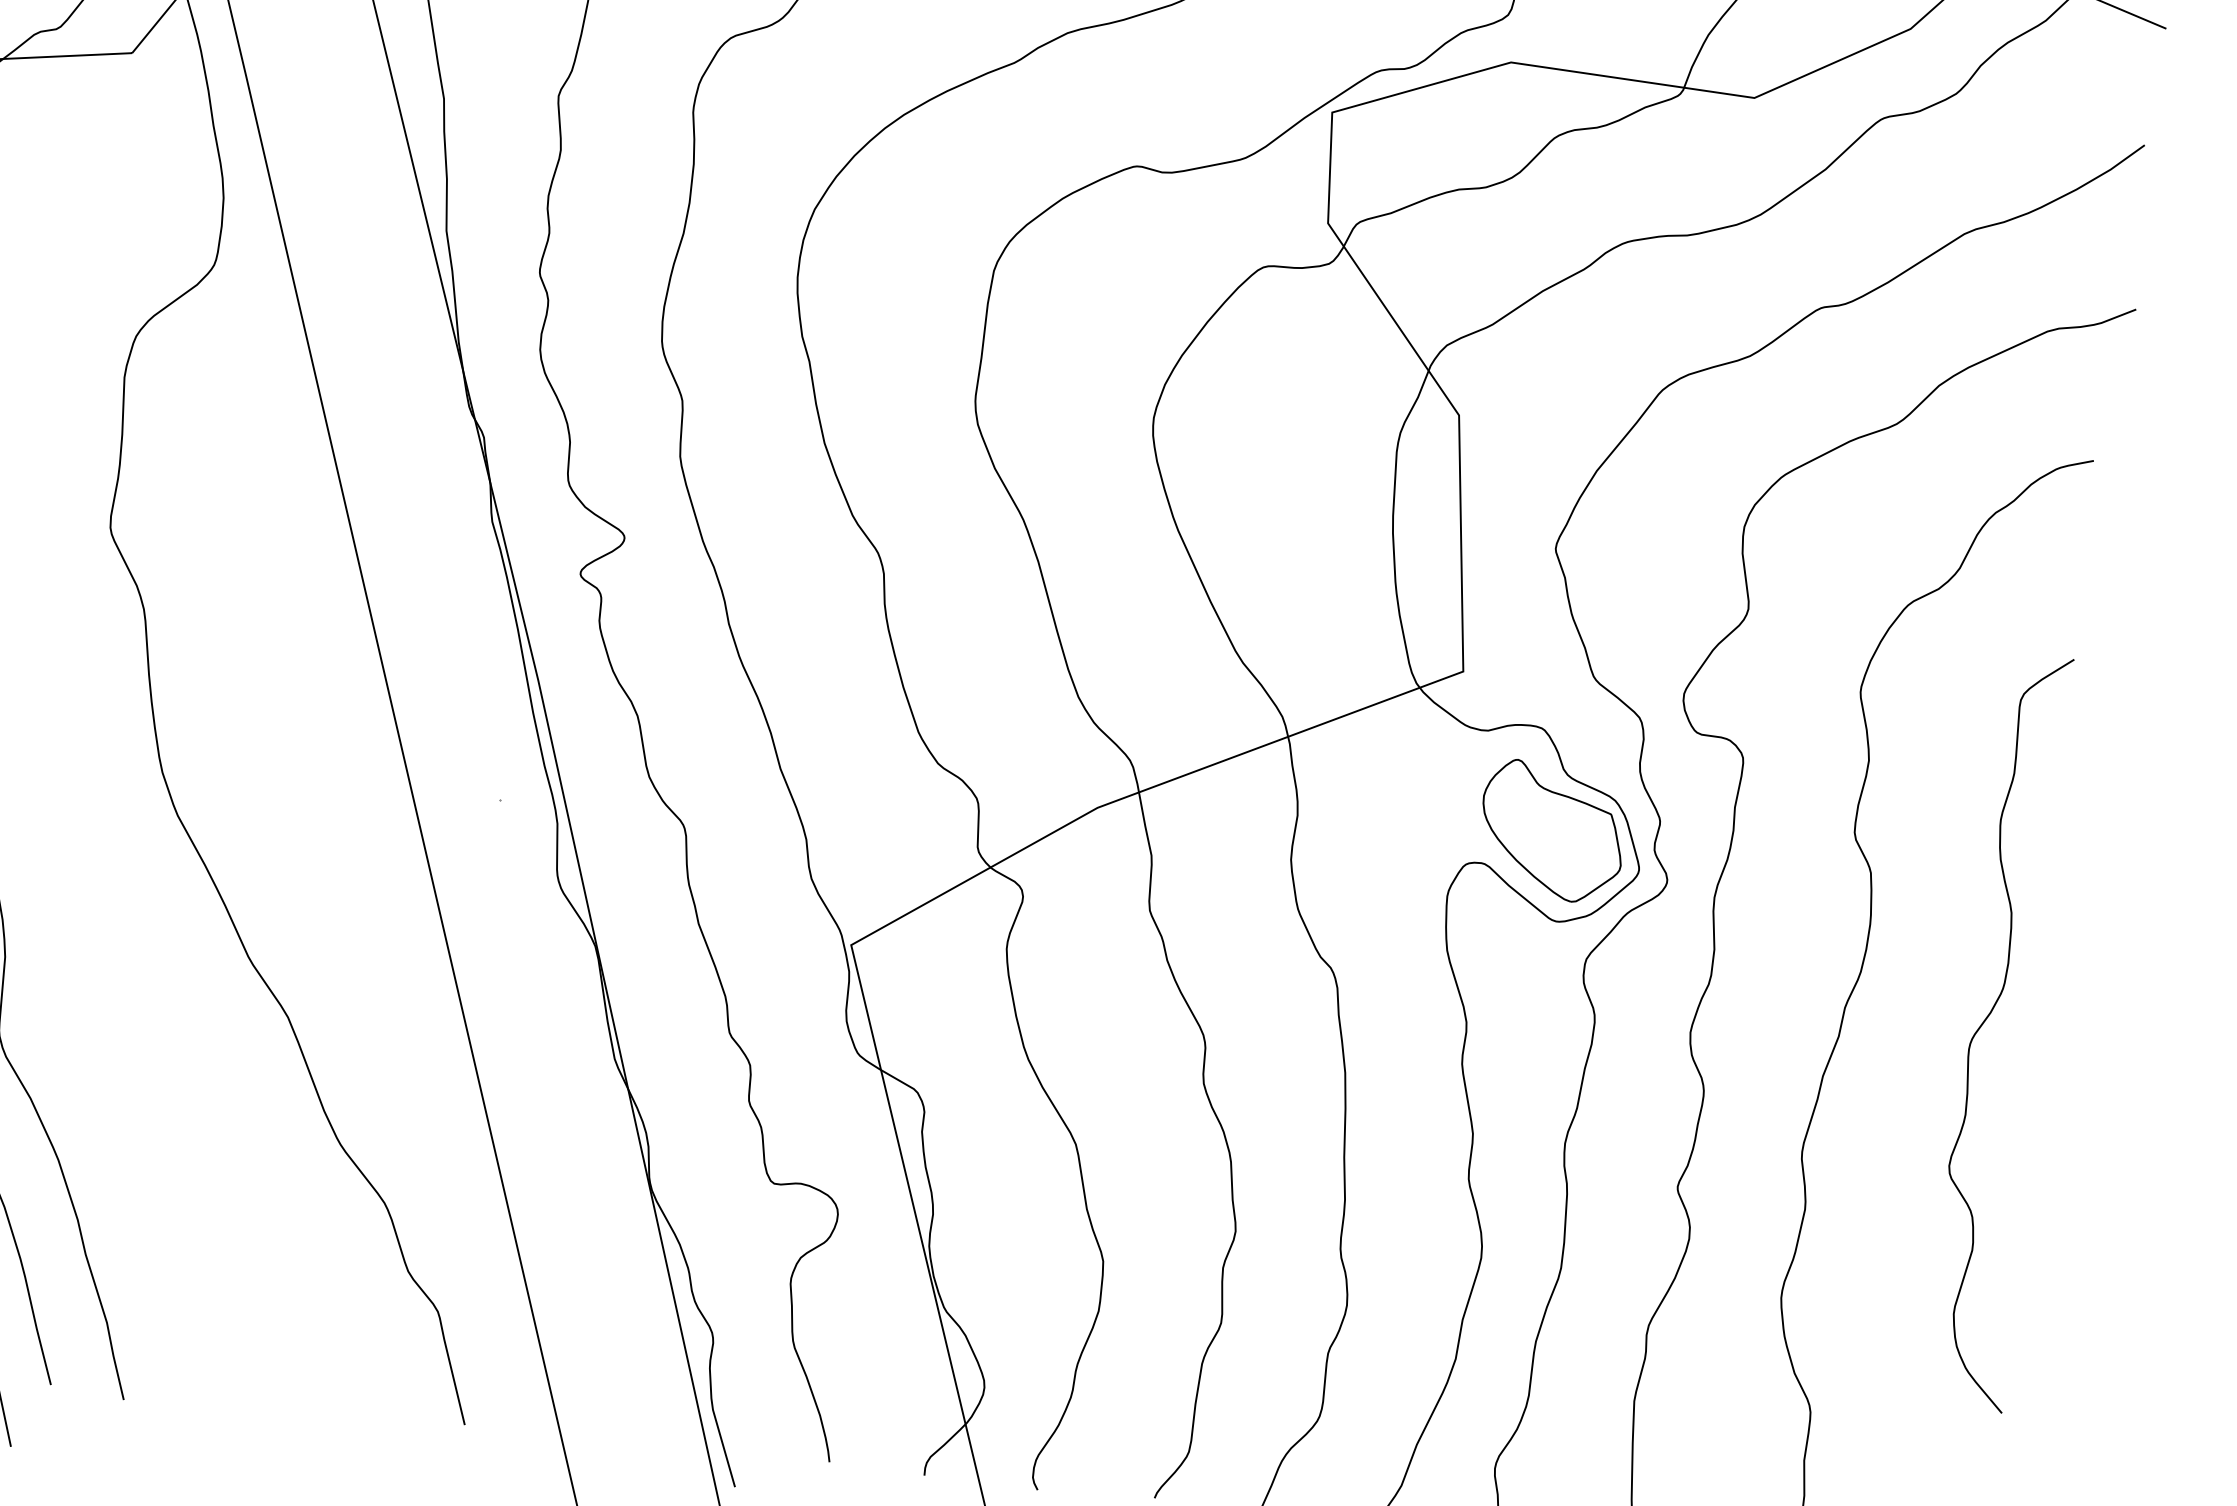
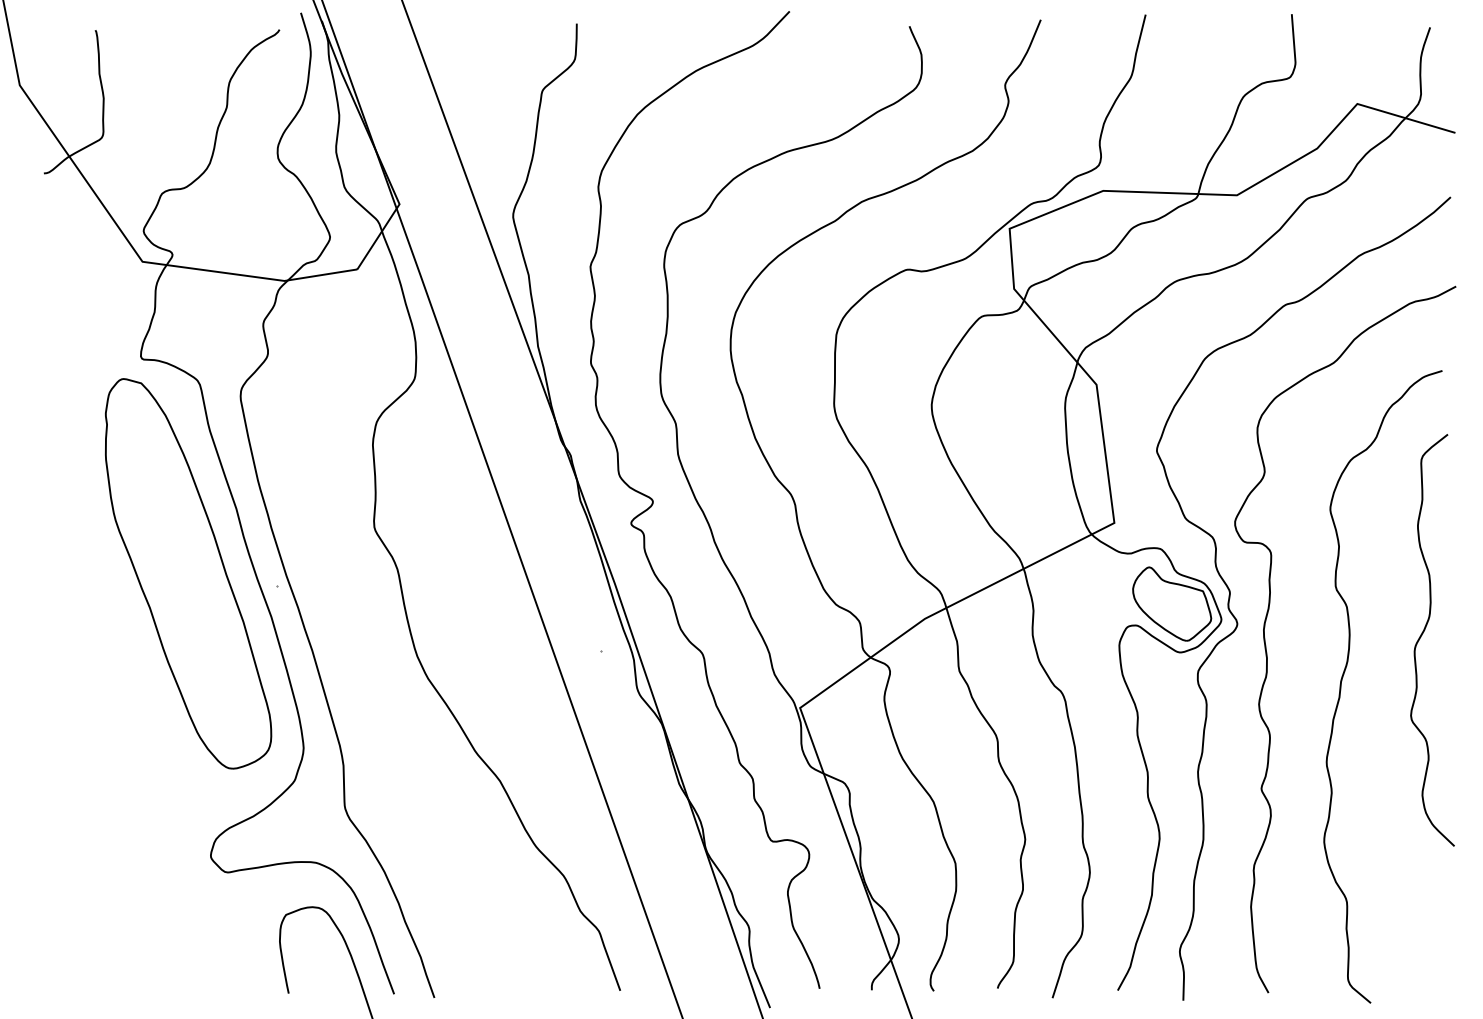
curve: (1986, 1021) -> (1422, 635), moved

